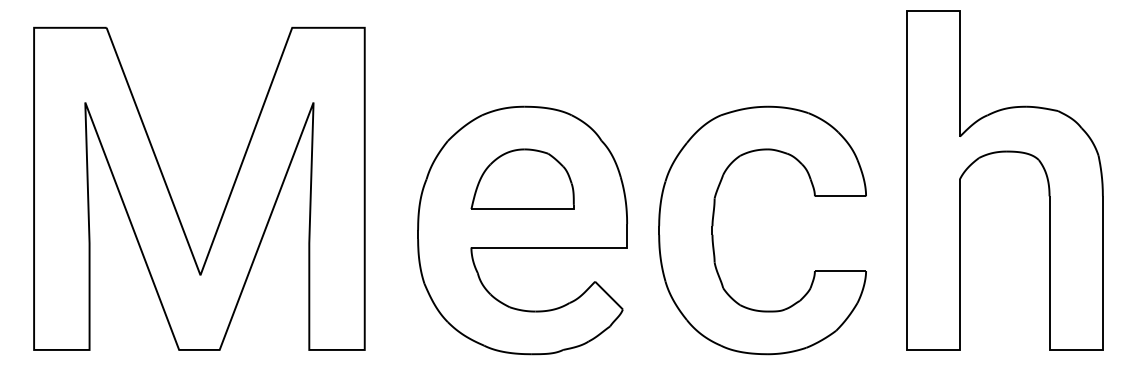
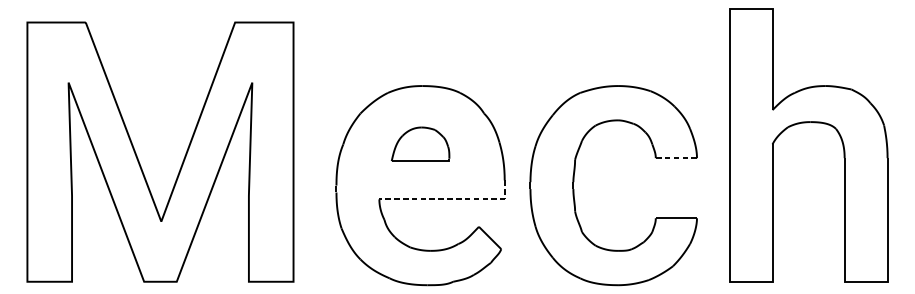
part: (522, 178) -> (420, 143), size x0.7
line: (840, 196) -> (676, 158), solid -> dashed
line: (561, 247) -> (451, 199), solid -> dashed

